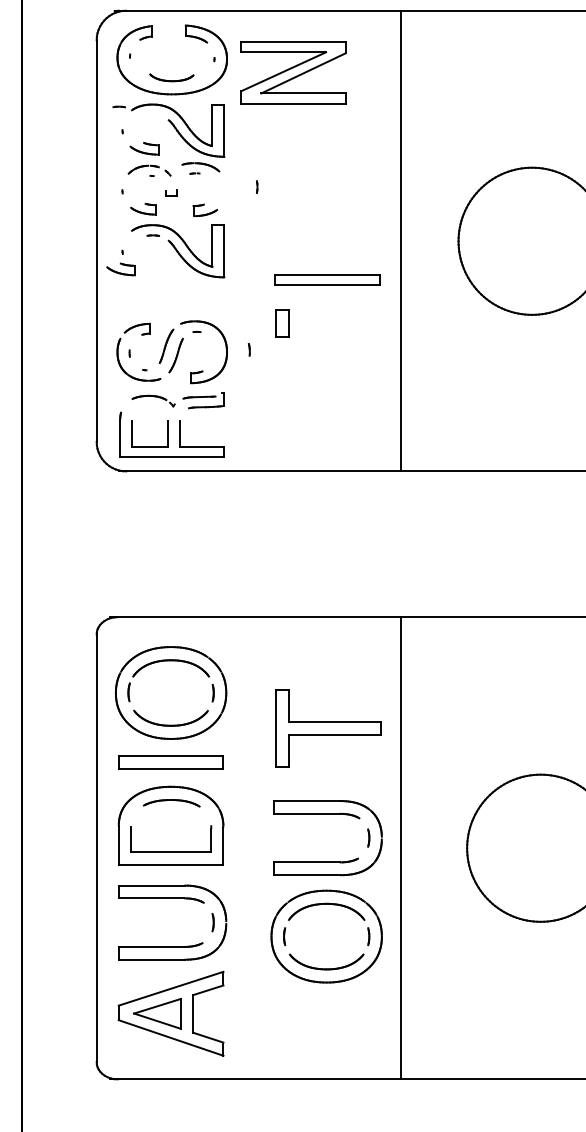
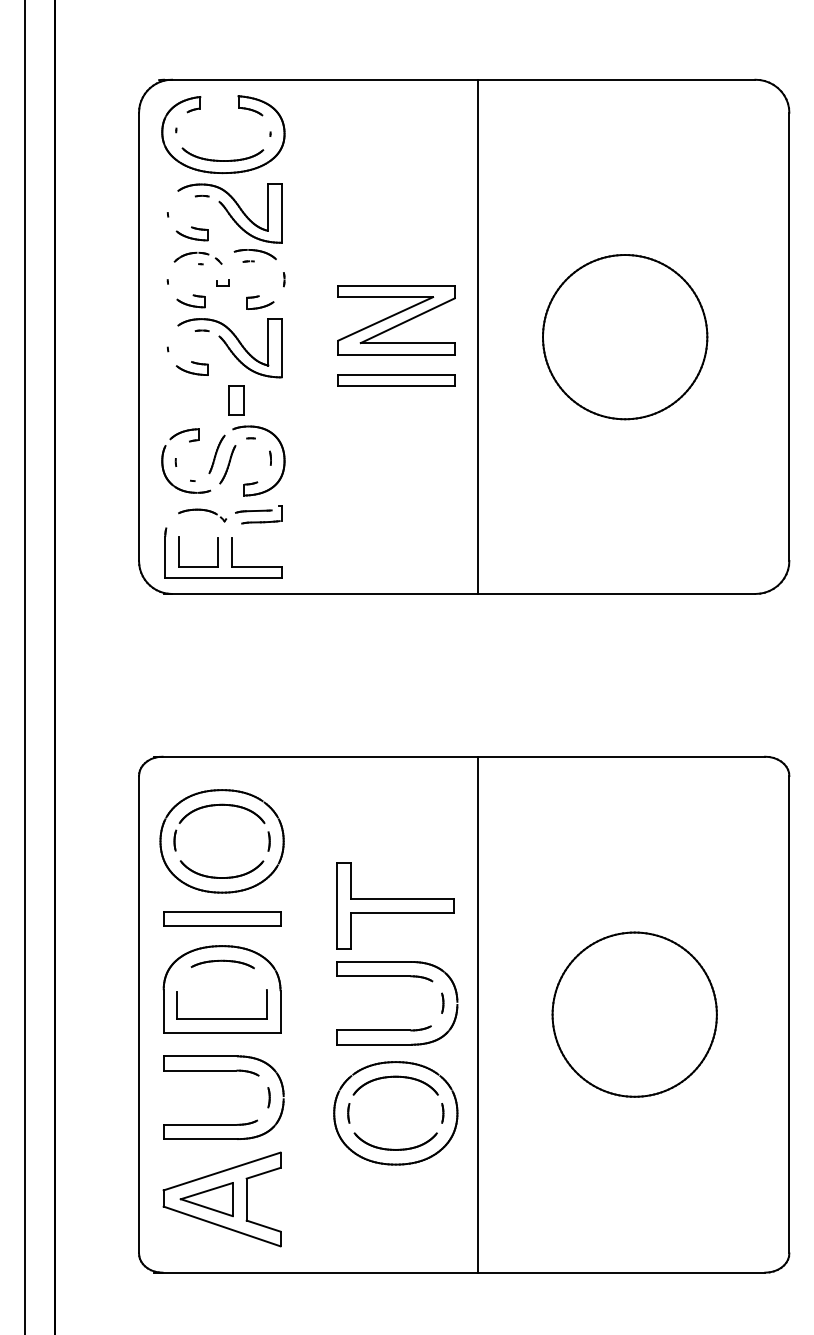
part: (293, 73) -> (396, 320), moved
part: (171, 77) -> (222, 154), size x1.67
line: (118, 107) -> (201, 196), moved
line: (257, 186) -> (284, 279), moved
part: (120, 269) -> (191, 368), moved
part: (282, 323) -> (236, 400), moved
line: (249, 349) -> (270, 457), moved
part: (328, 728) -> (395, 905), moved

